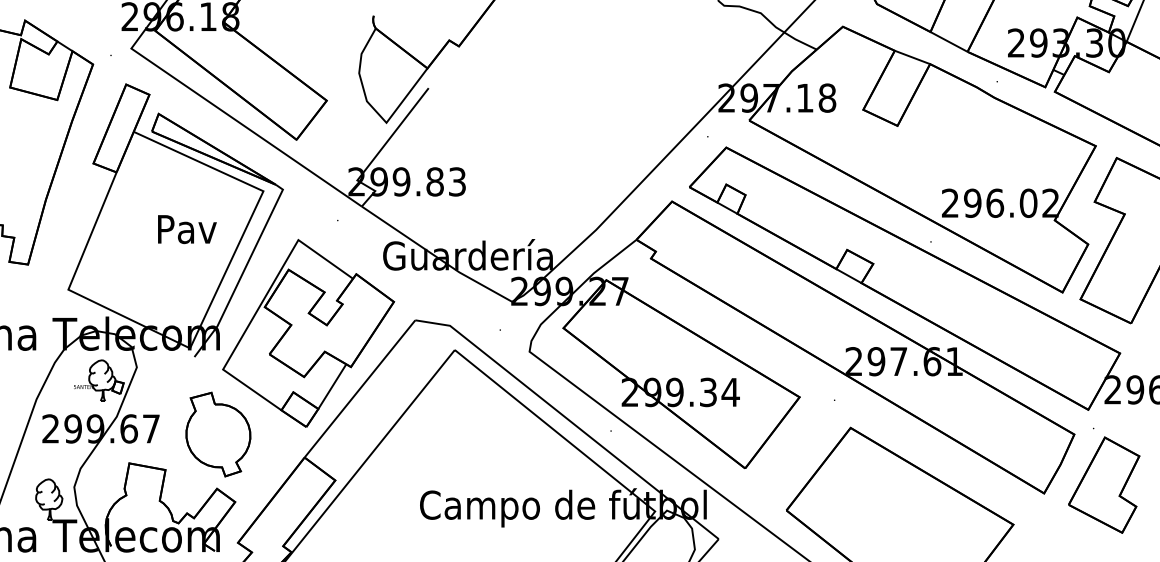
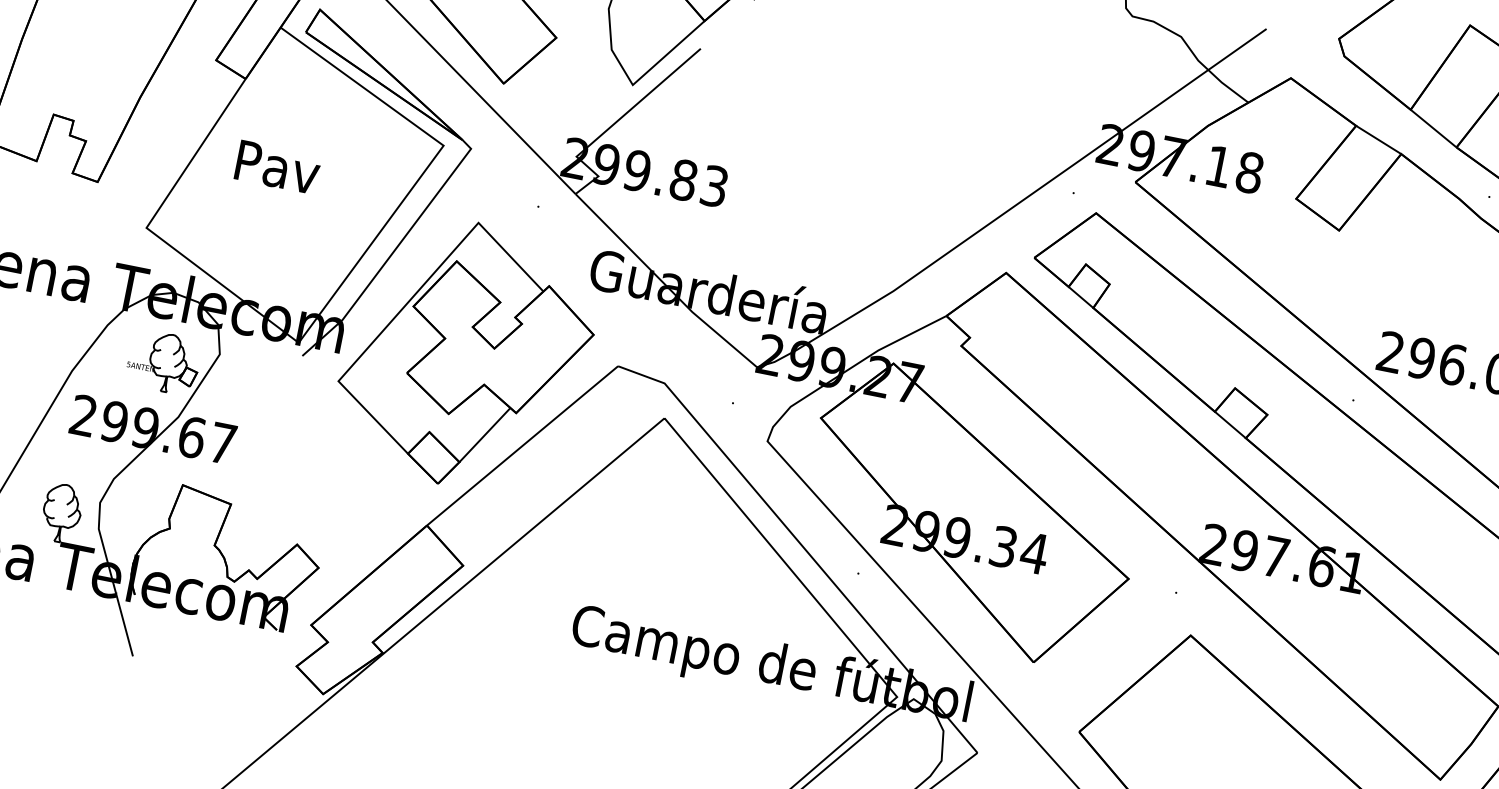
text: (187, 229) -> (278, 167), moved
part: (218, 434) -> (314, 469), removed

